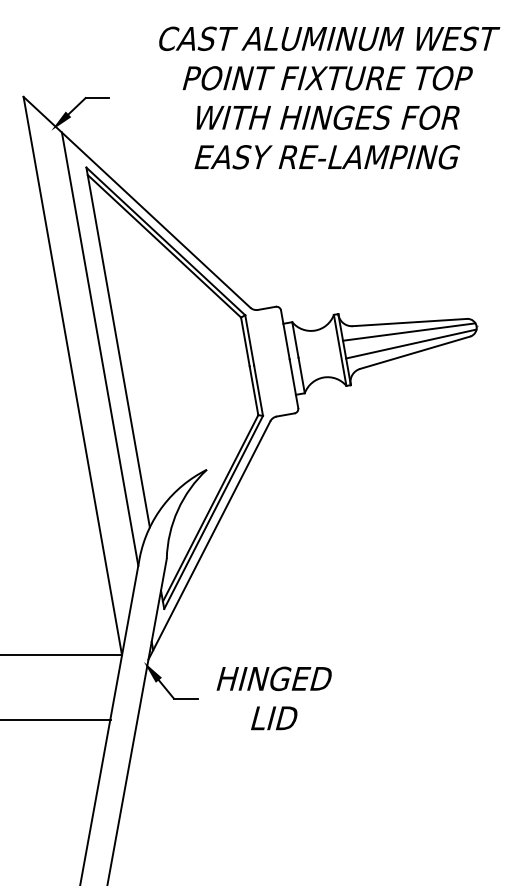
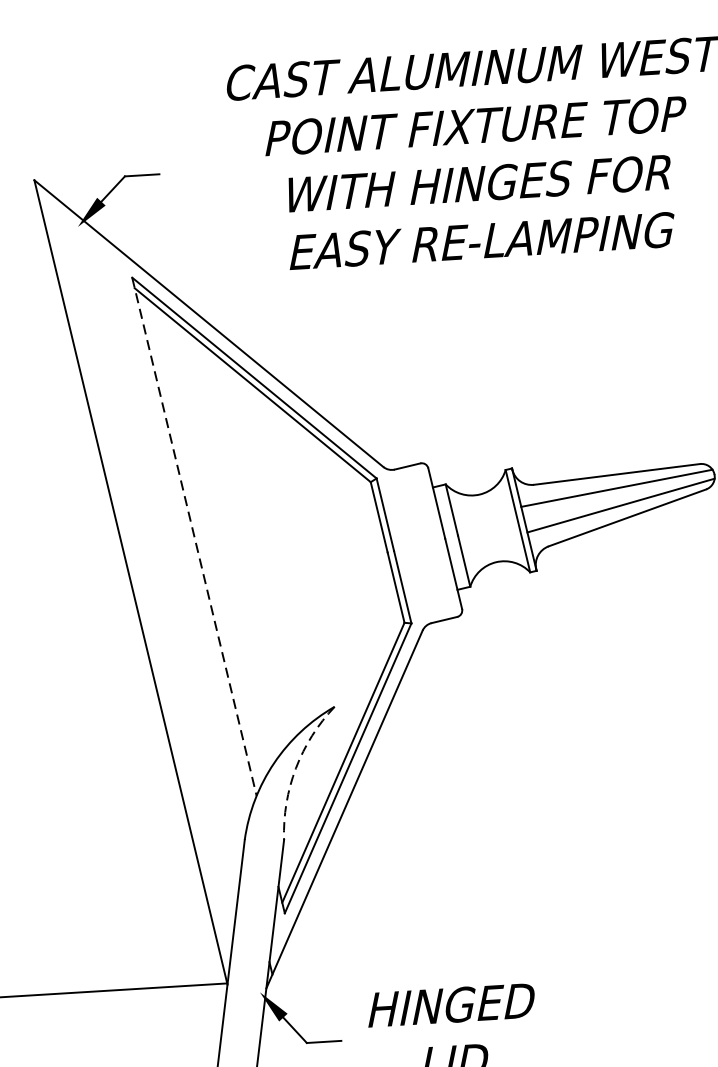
line: (118, 347) -> (194, 536), solid -> dashed
line: (99, 348) -> (167, 539), removed
arc: (177, 510) -> (295, 768), solid -> dashed

